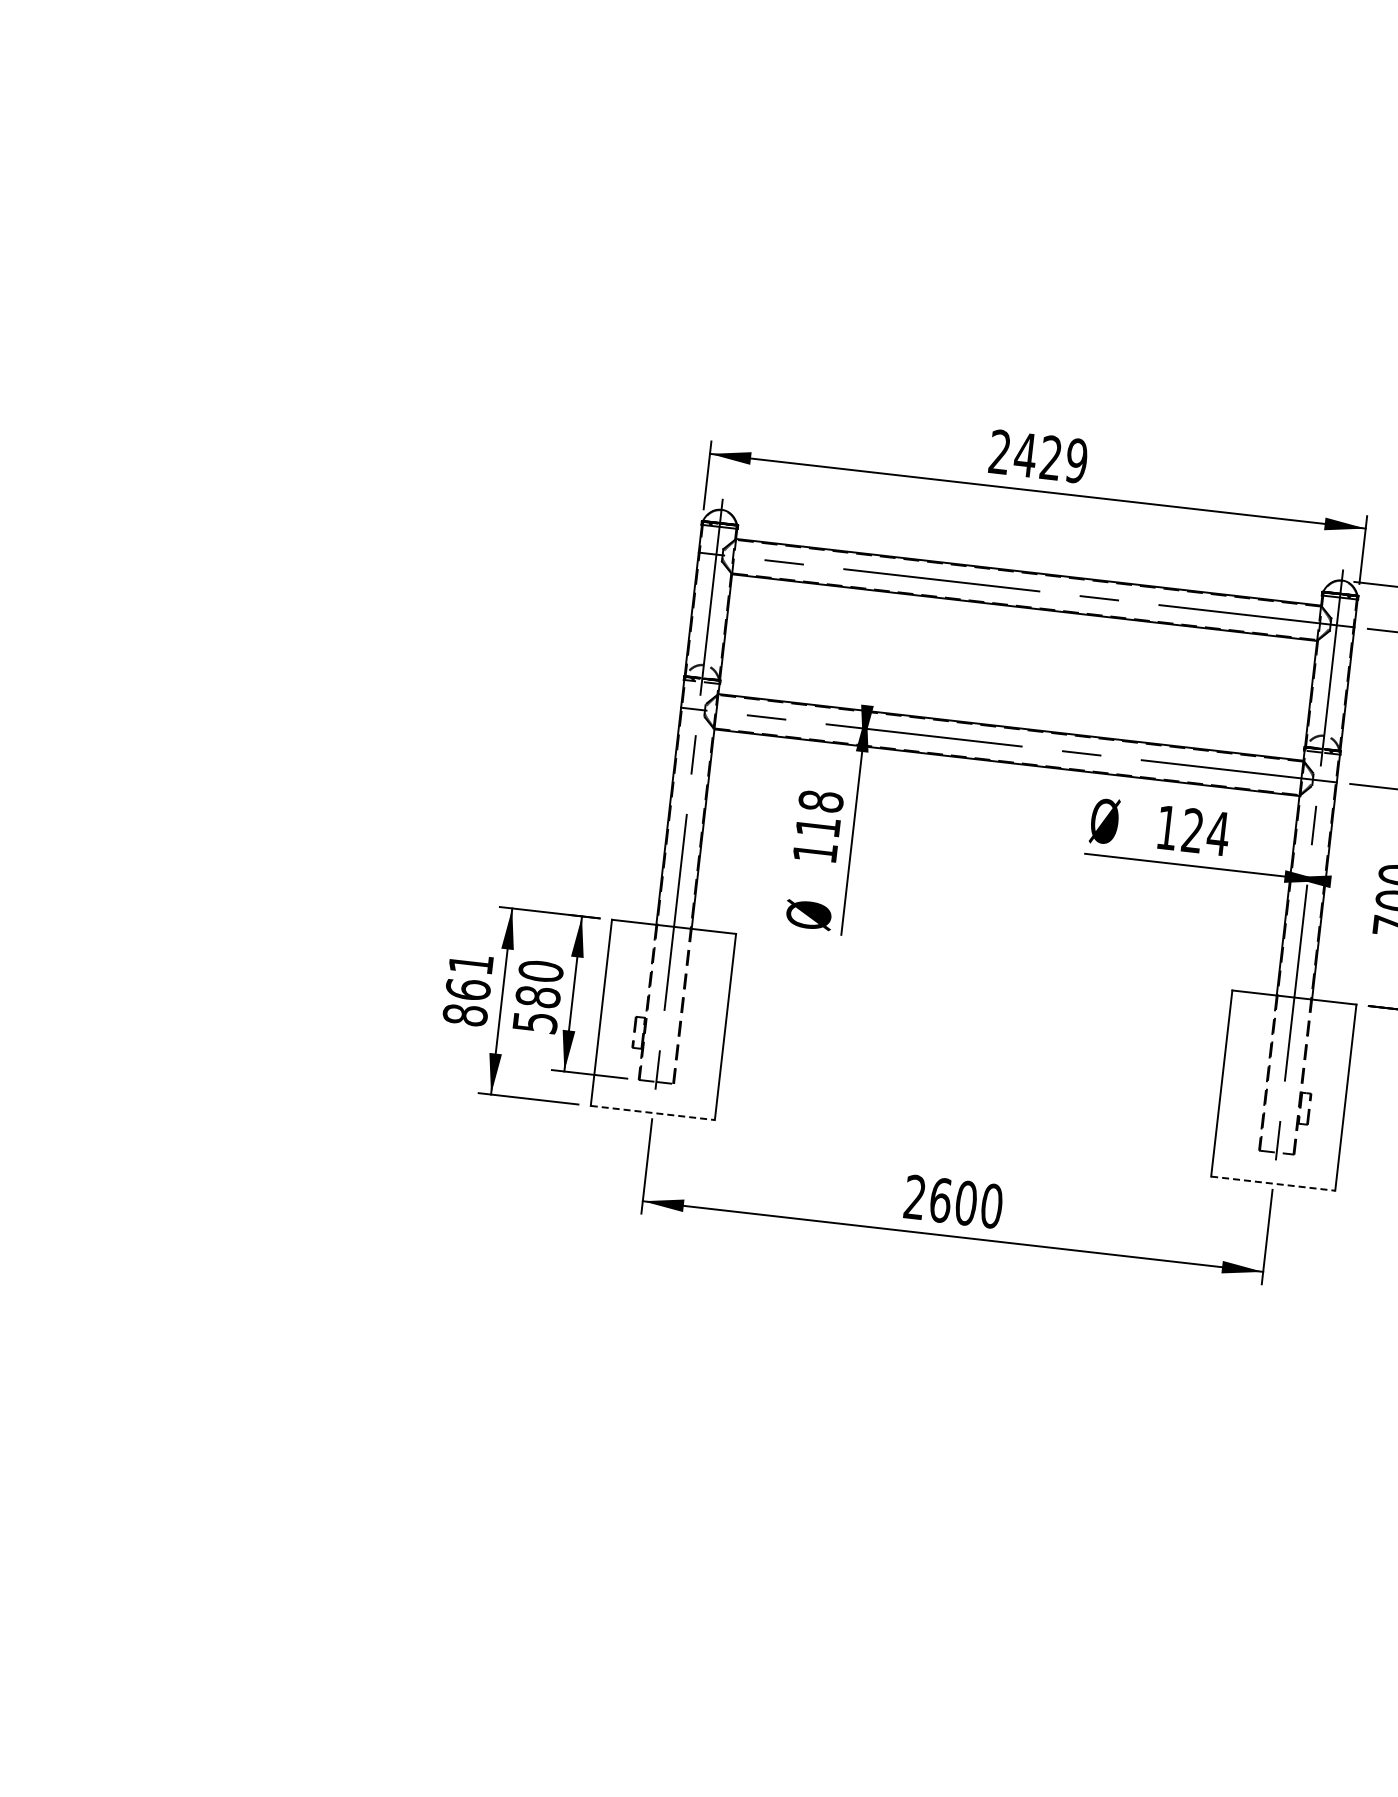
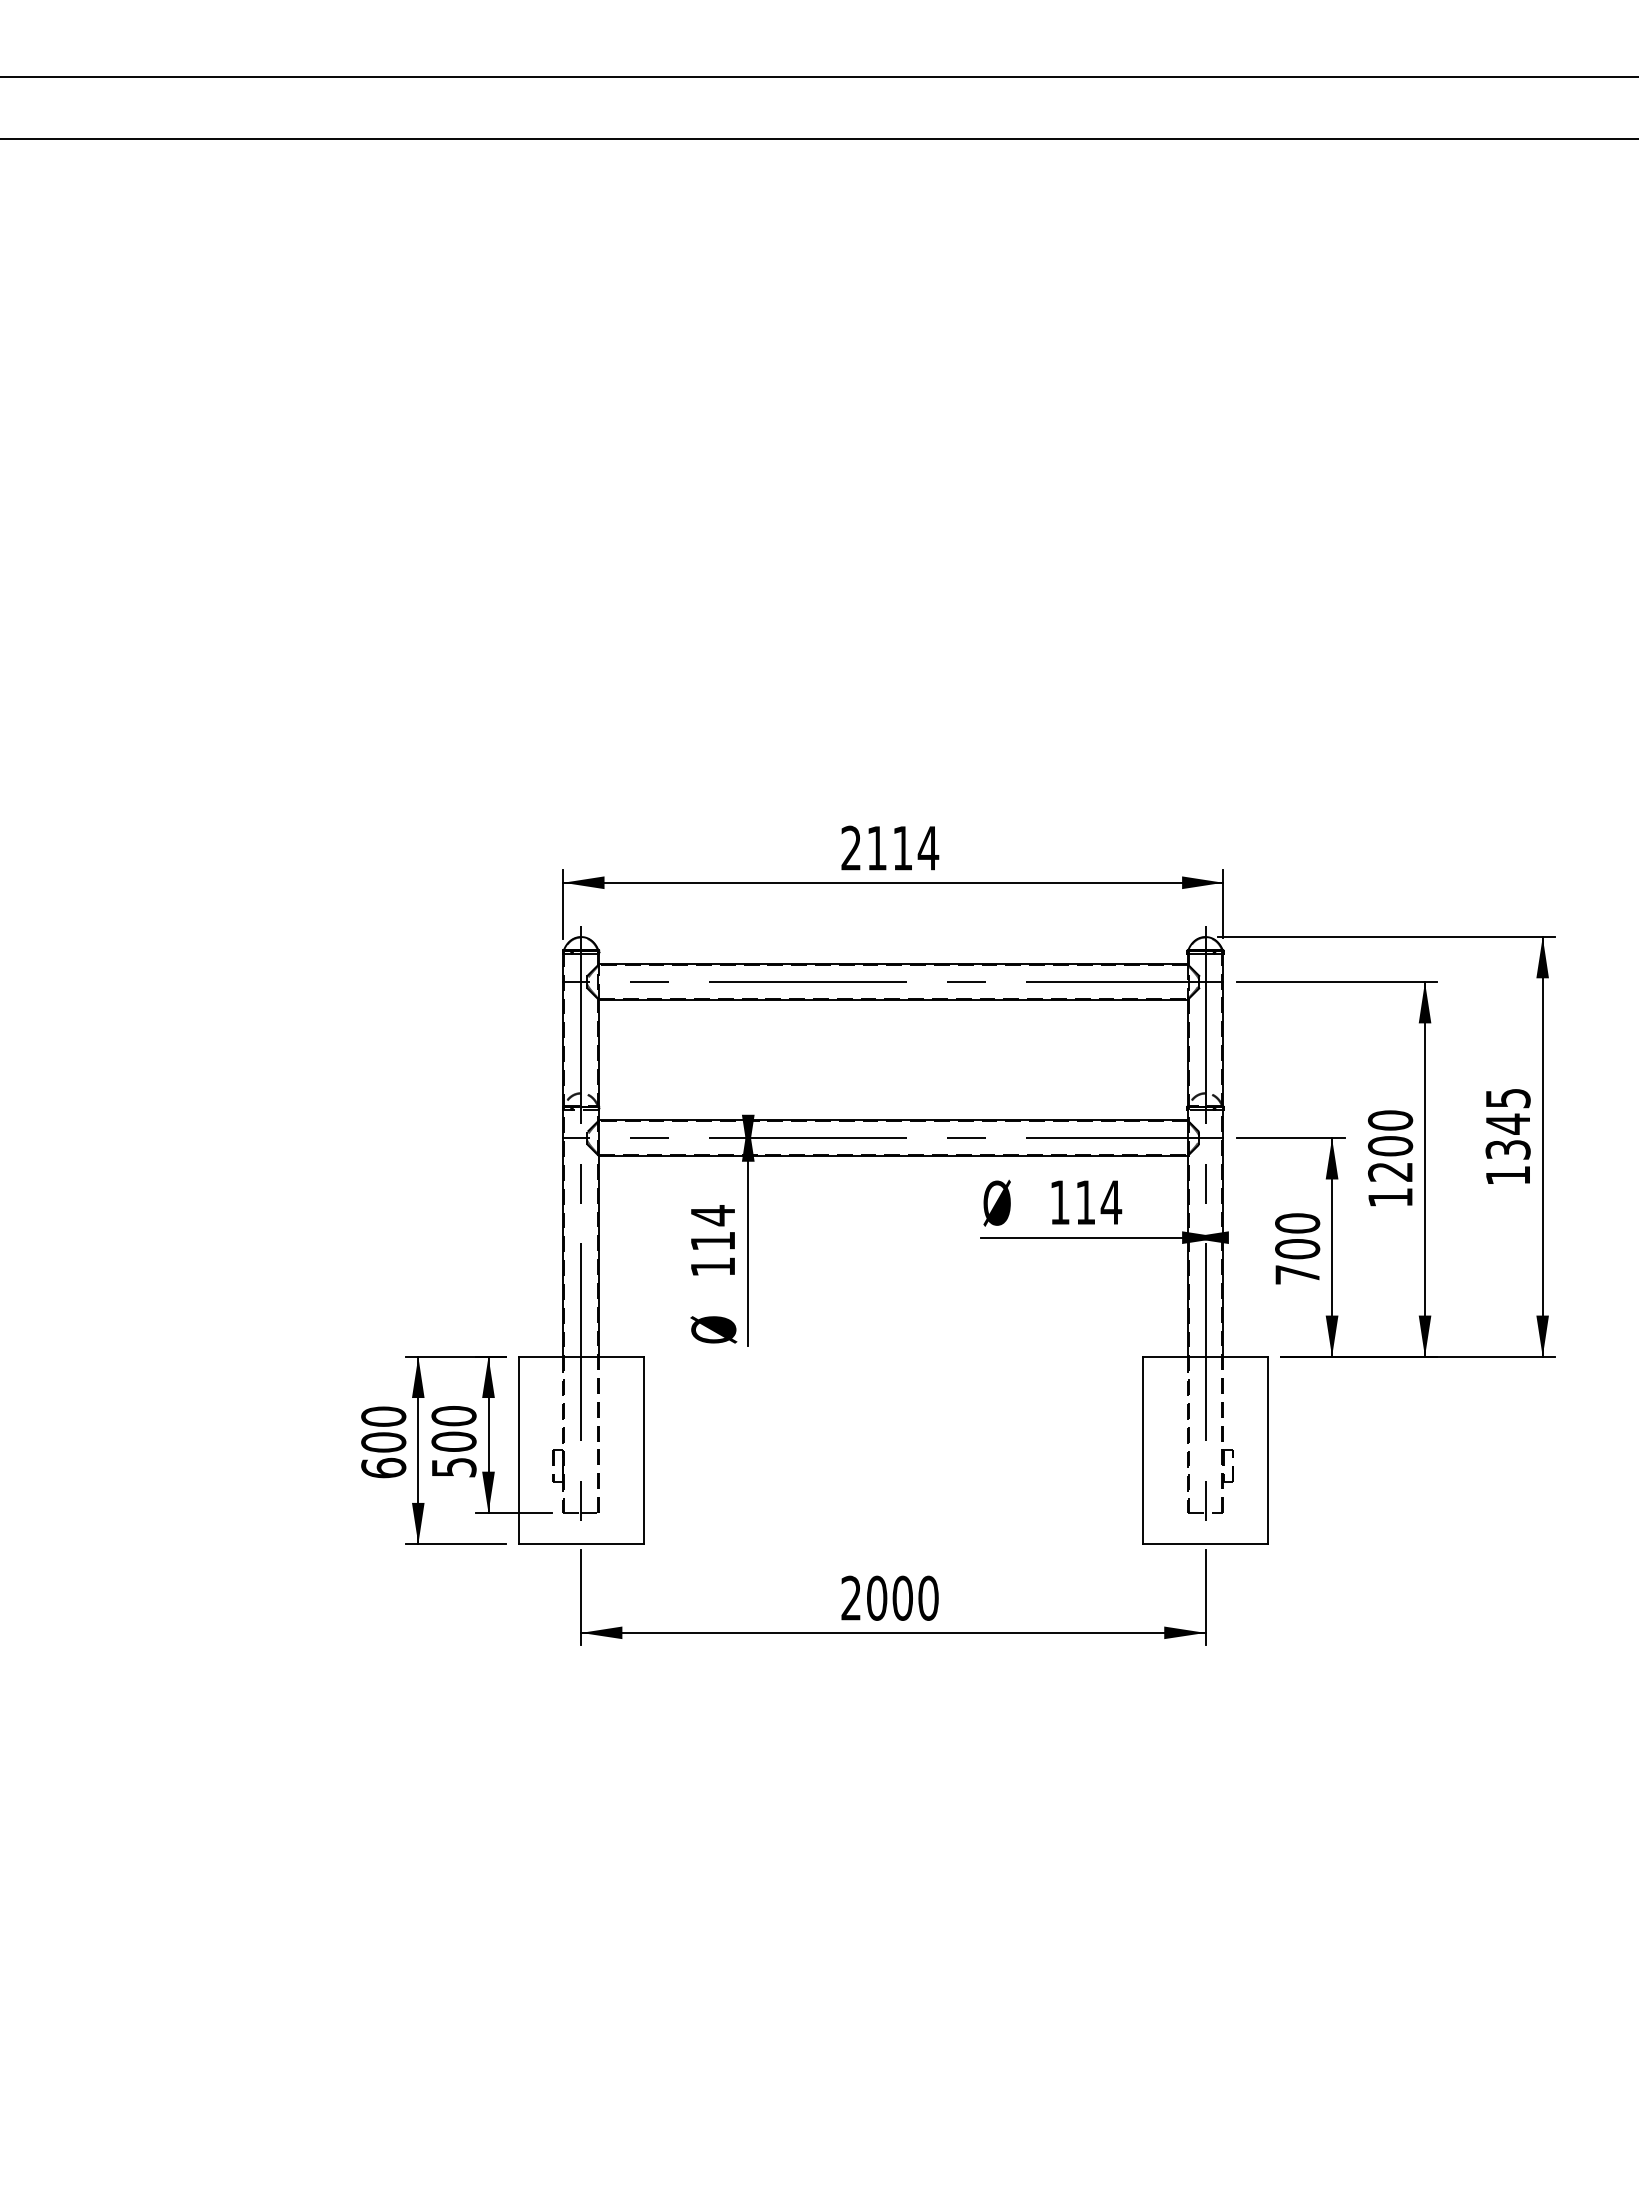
text: (1050, 457) -> (902, 847), 2429 -> 2114
text: (820, 801) -> (712, 1215), 118 -> 114
text: (1192, 830) -> (1085, 1202), 124 -> 114
text: (467, 989) -> (383, 1442), 861 -> 600
text: (537, 996) -> (453, 1441), 580 -> 500
line: (653, 1113) -> (581, 1544), dashed -> solid
line: (1274, 1184) -> (1206, 1544), dashed -> solid
text: (941, 1199) -> (877, 1597), 2600 -> 2000

